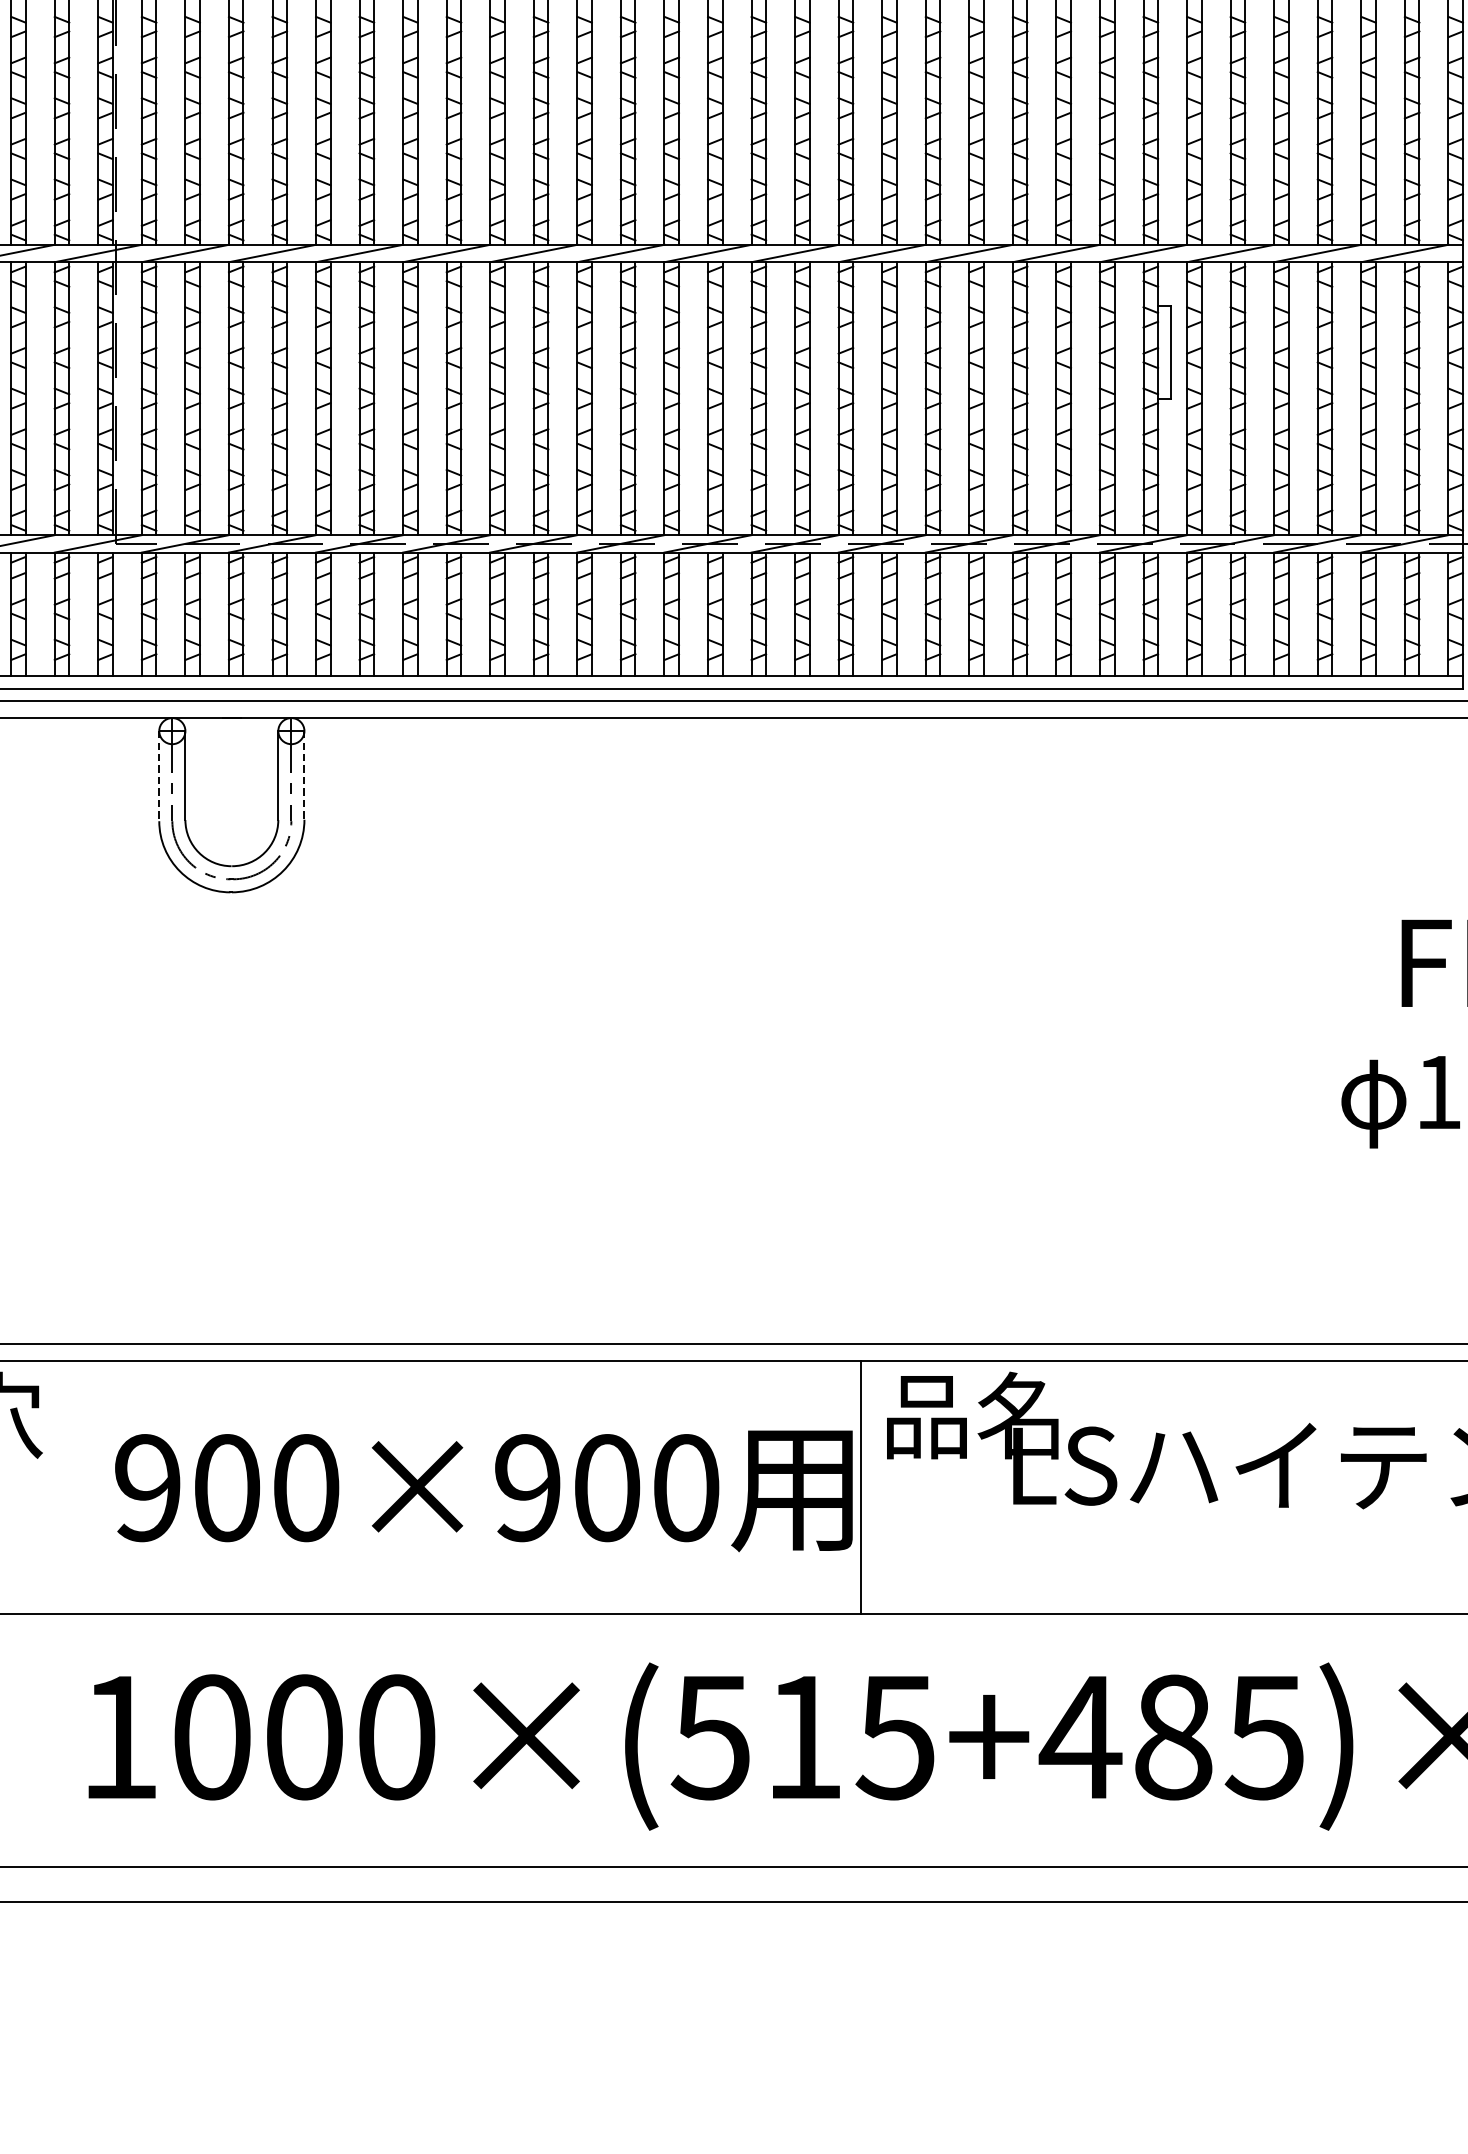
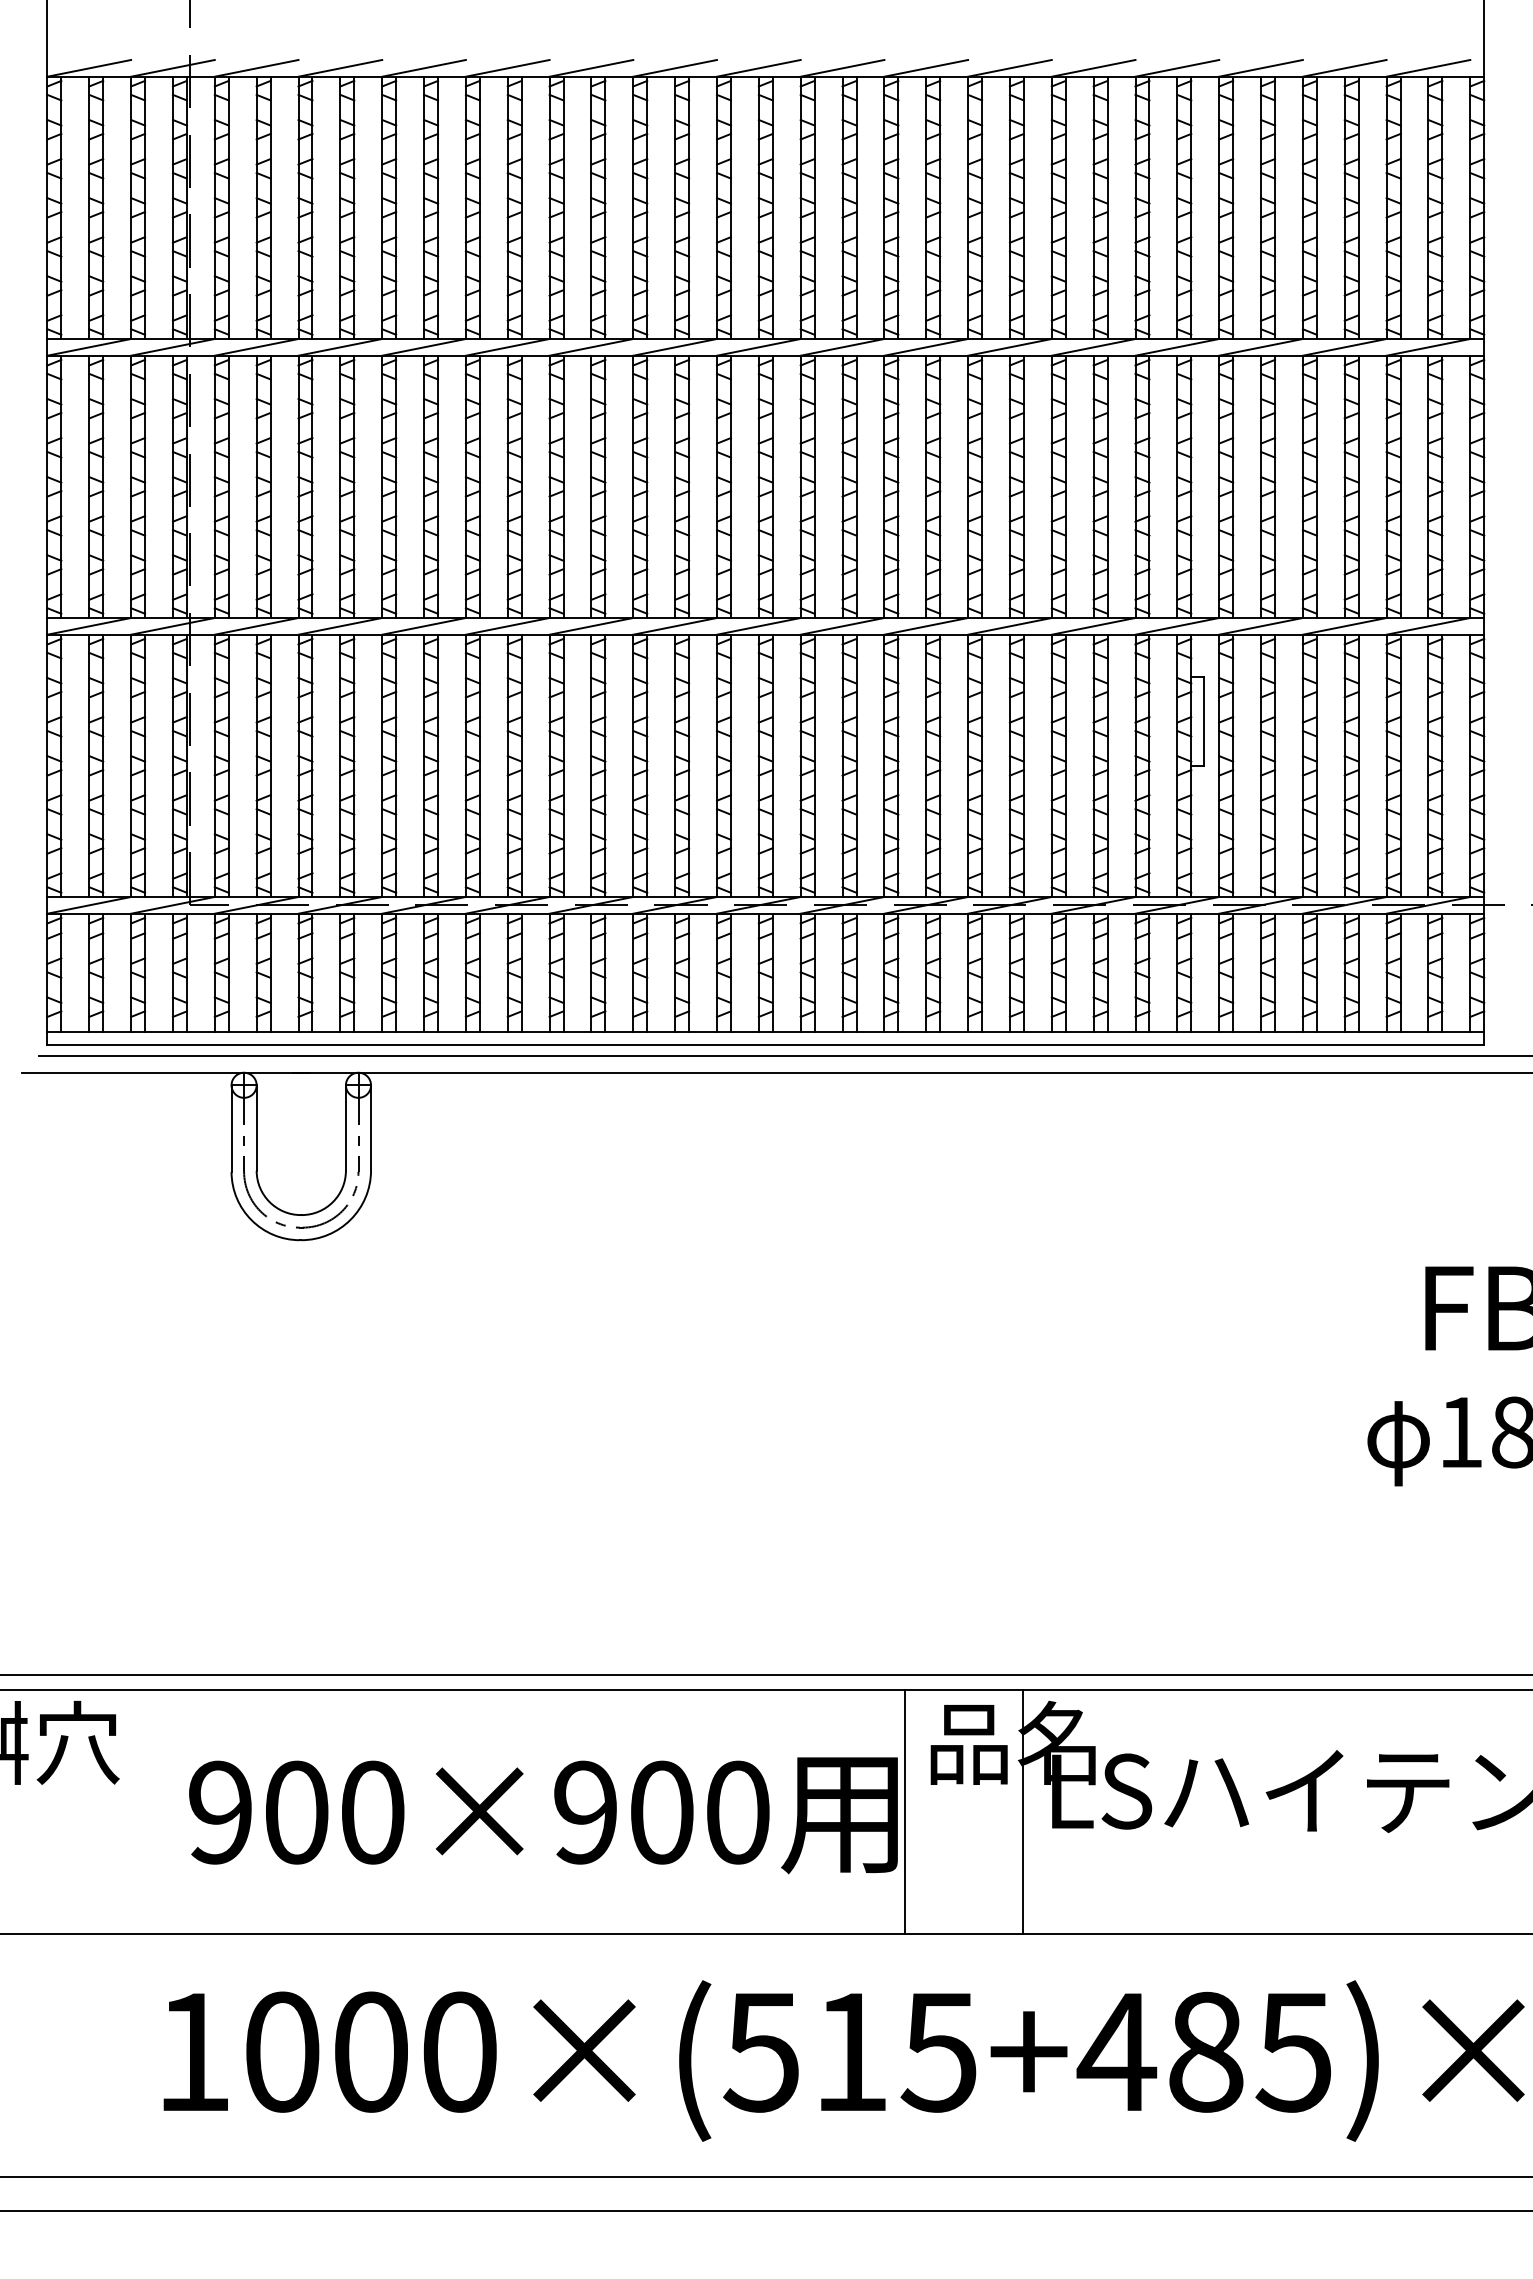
line: (304, 775) -> (371, 1127), dashed -> solid
line: (159, 777) -> (231, 1129), dashed -> solid
line: (982, 1486) -> (1022, 1811), added

